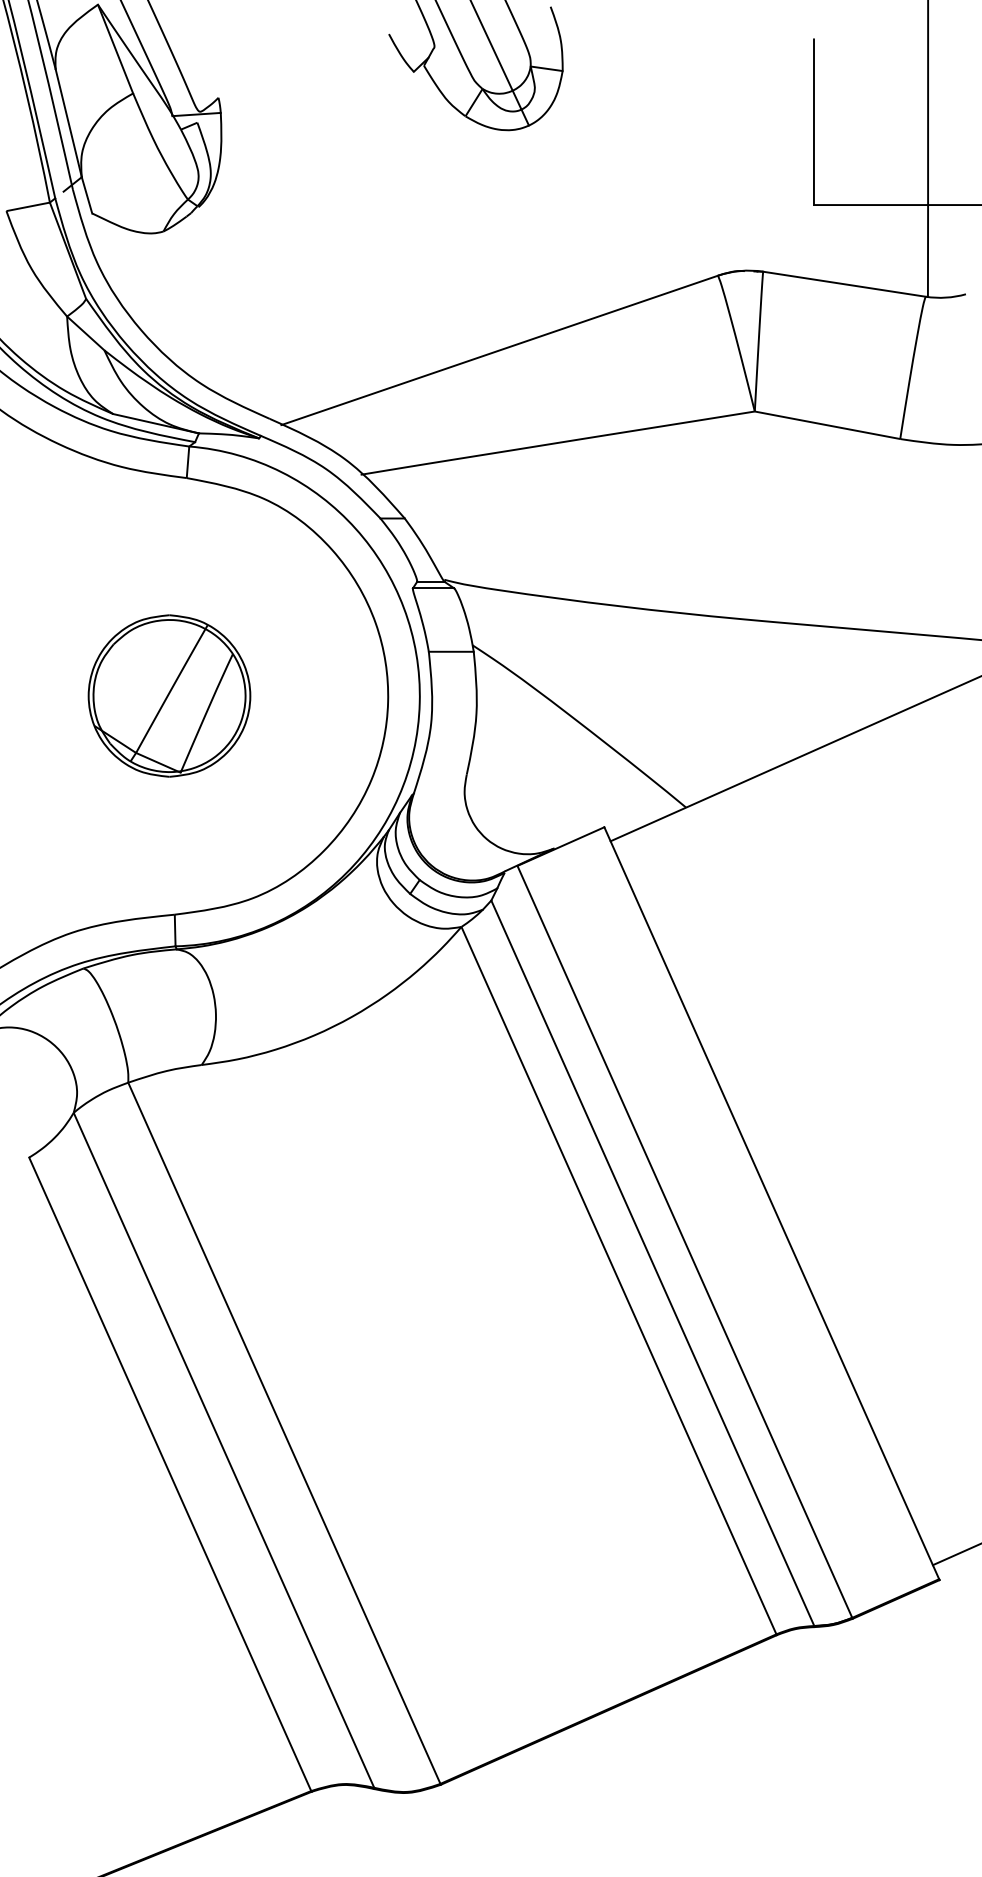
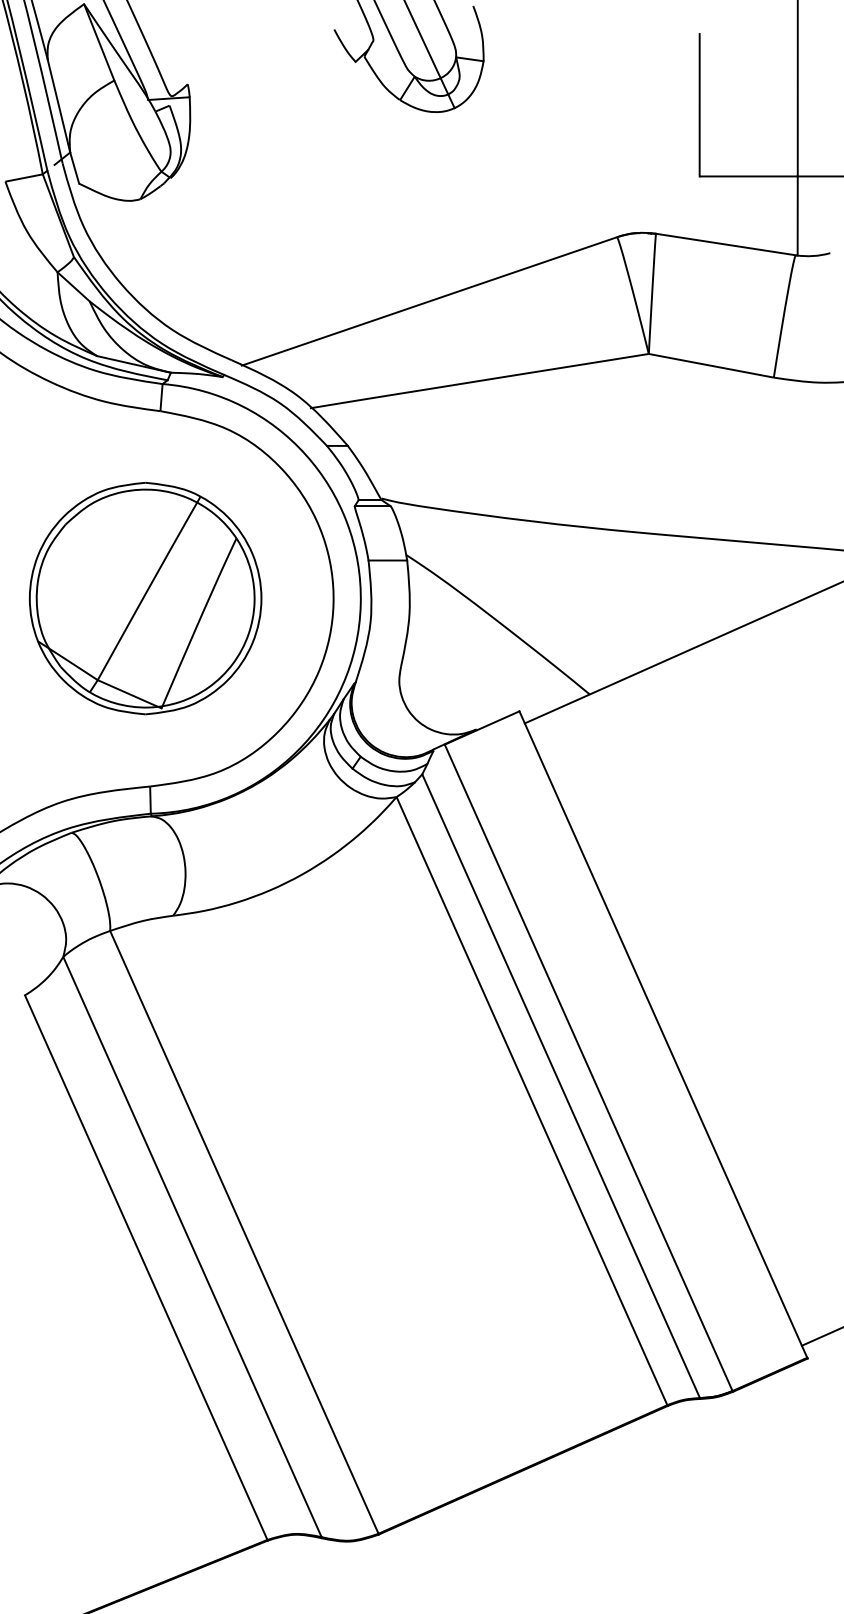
part: (169, 695) -> (145, 598), size x1.67

